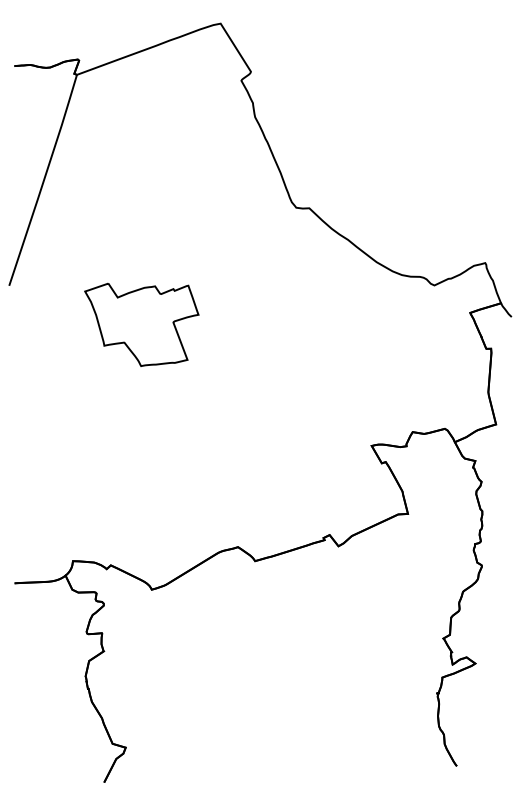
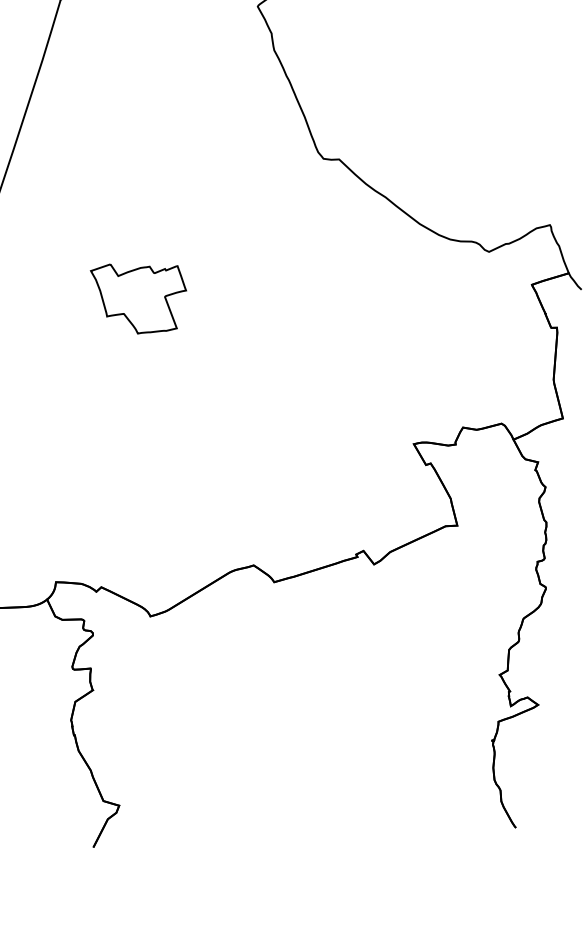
part: (141, 324) -> (138, 298), size x0.7

